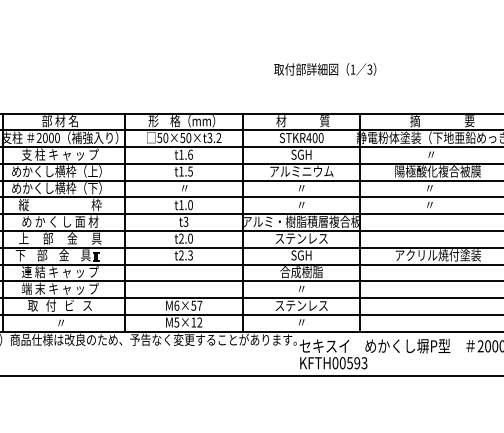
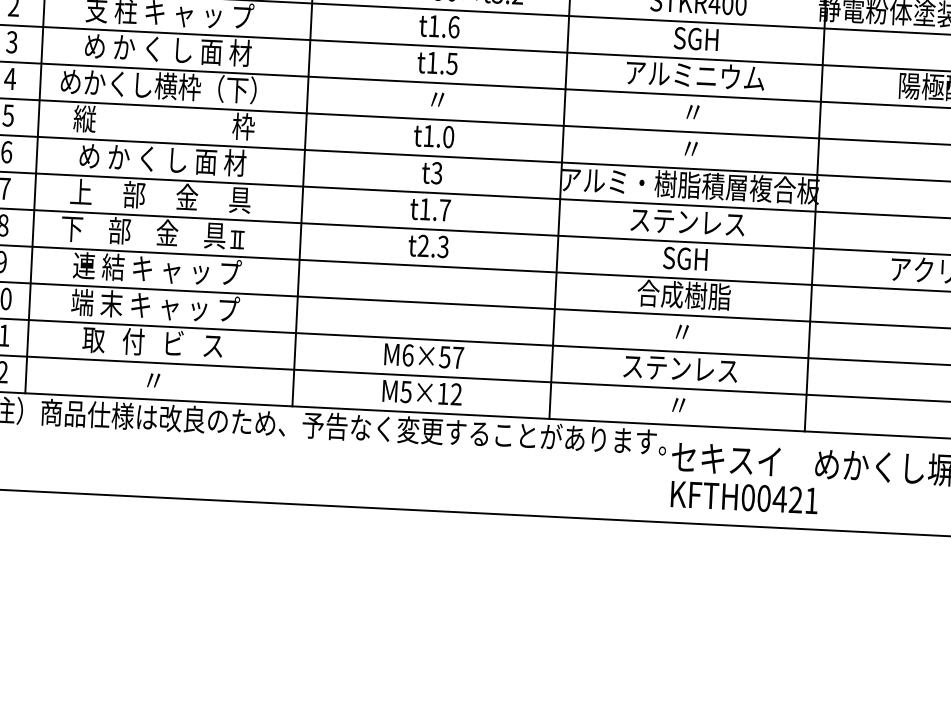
text: (56, 171) -> (159, 49), めかくし横枠（上） -> め か く し 面 材
text: (185, 238) -> (434, 209), t2.0 -> t1.7
text: (356, 363) -> (794, 500), KFTH00593 -> KFTH00421

